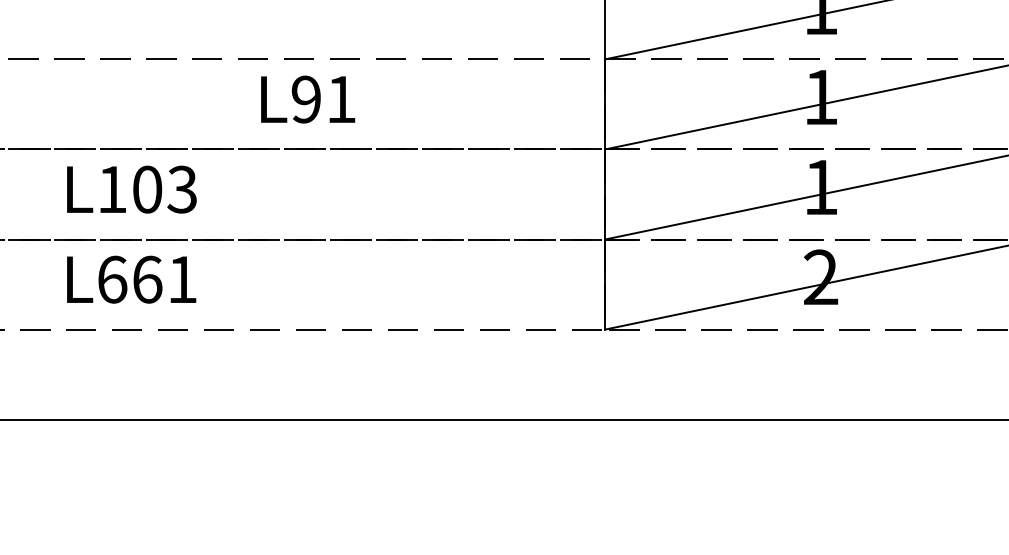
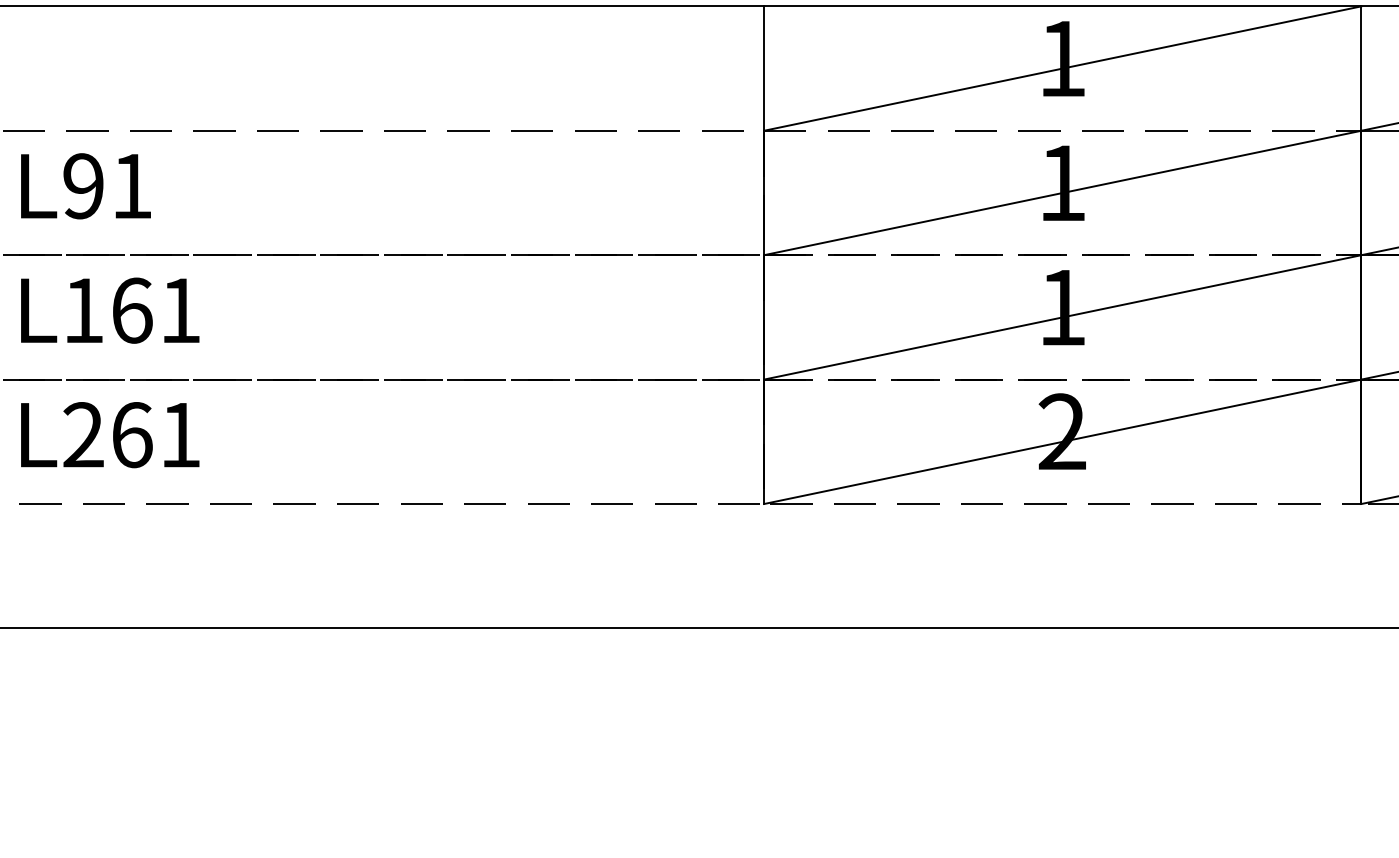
text: (307, 99) -> (85, 186), moved
text: (165, 189) -> (156, 310), L103 -> L161
text: (112, 280) -> (83, 435), L661 -> L261

